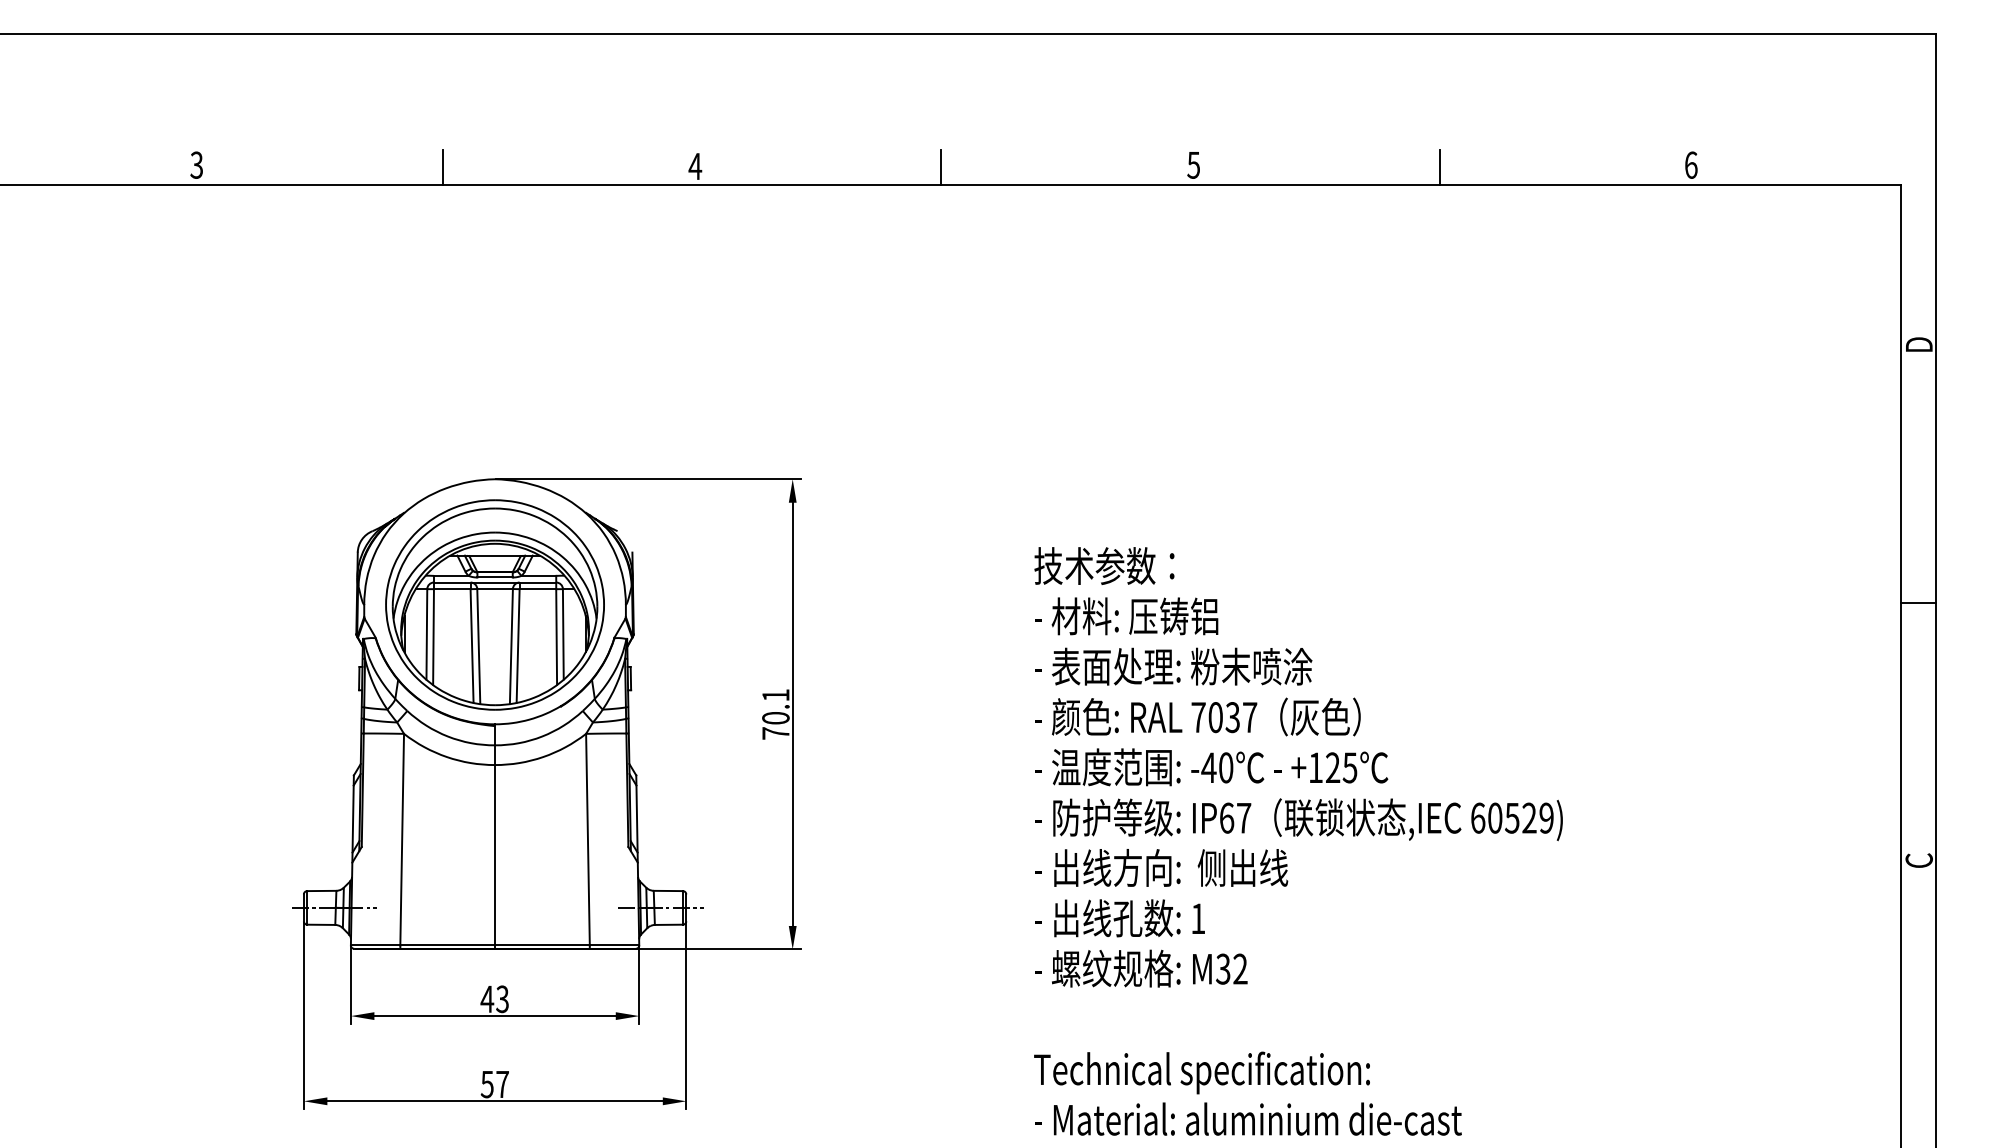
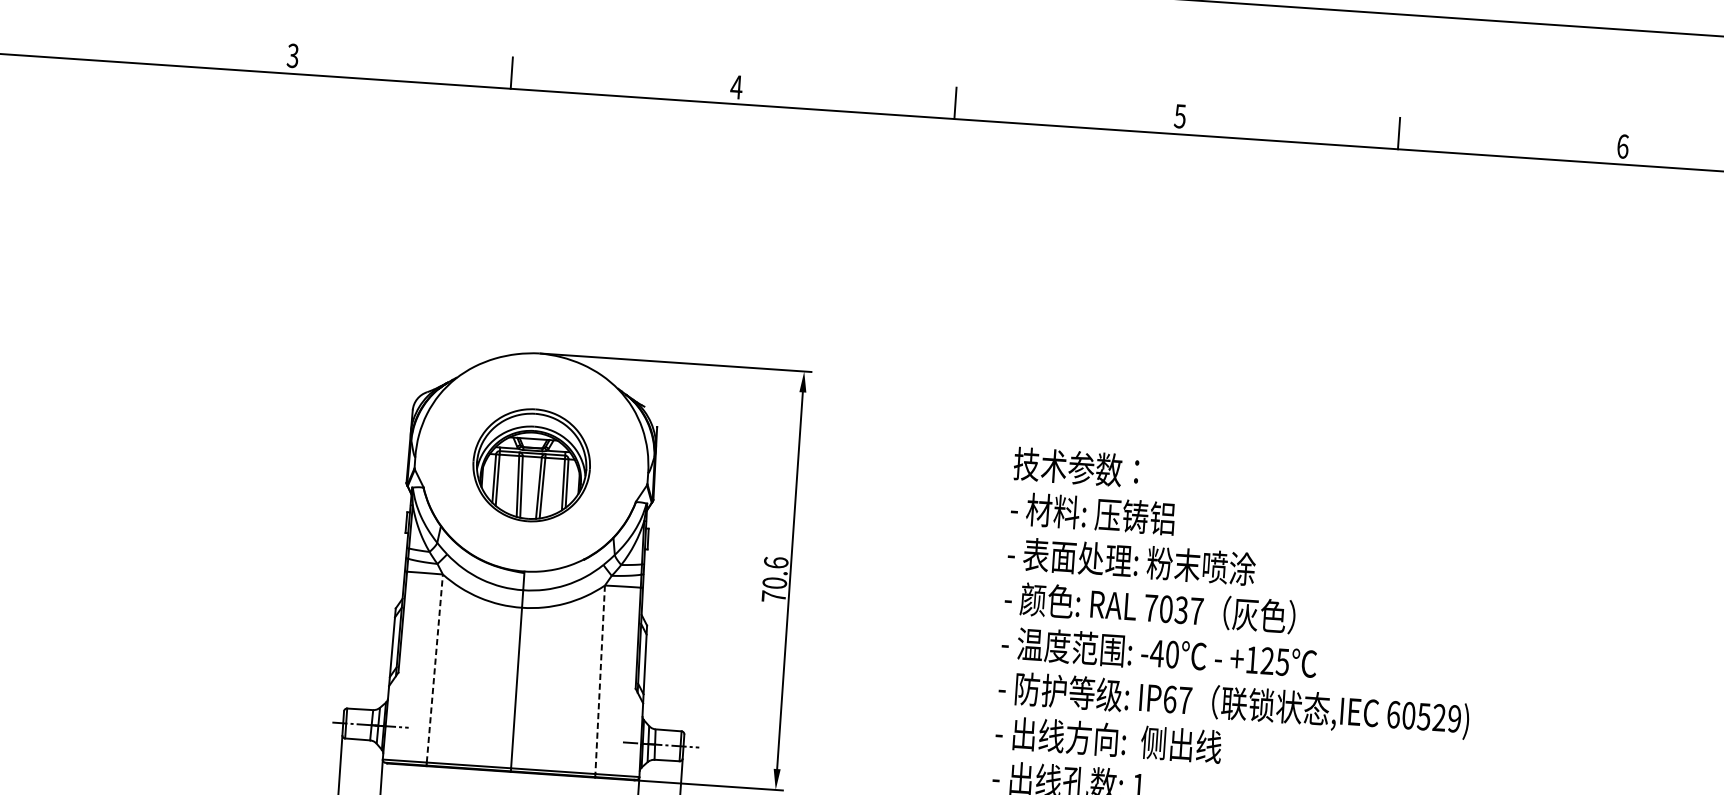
part: (494, 604) -> (531, 464), size x0.6
text: (775, 695) -> (775, 562), 70.1 -> 70.6
line: (402, 839) -> (435, 668), solid -> dashed
line: (587, 839) -> (599, 679), solid -> dashed

